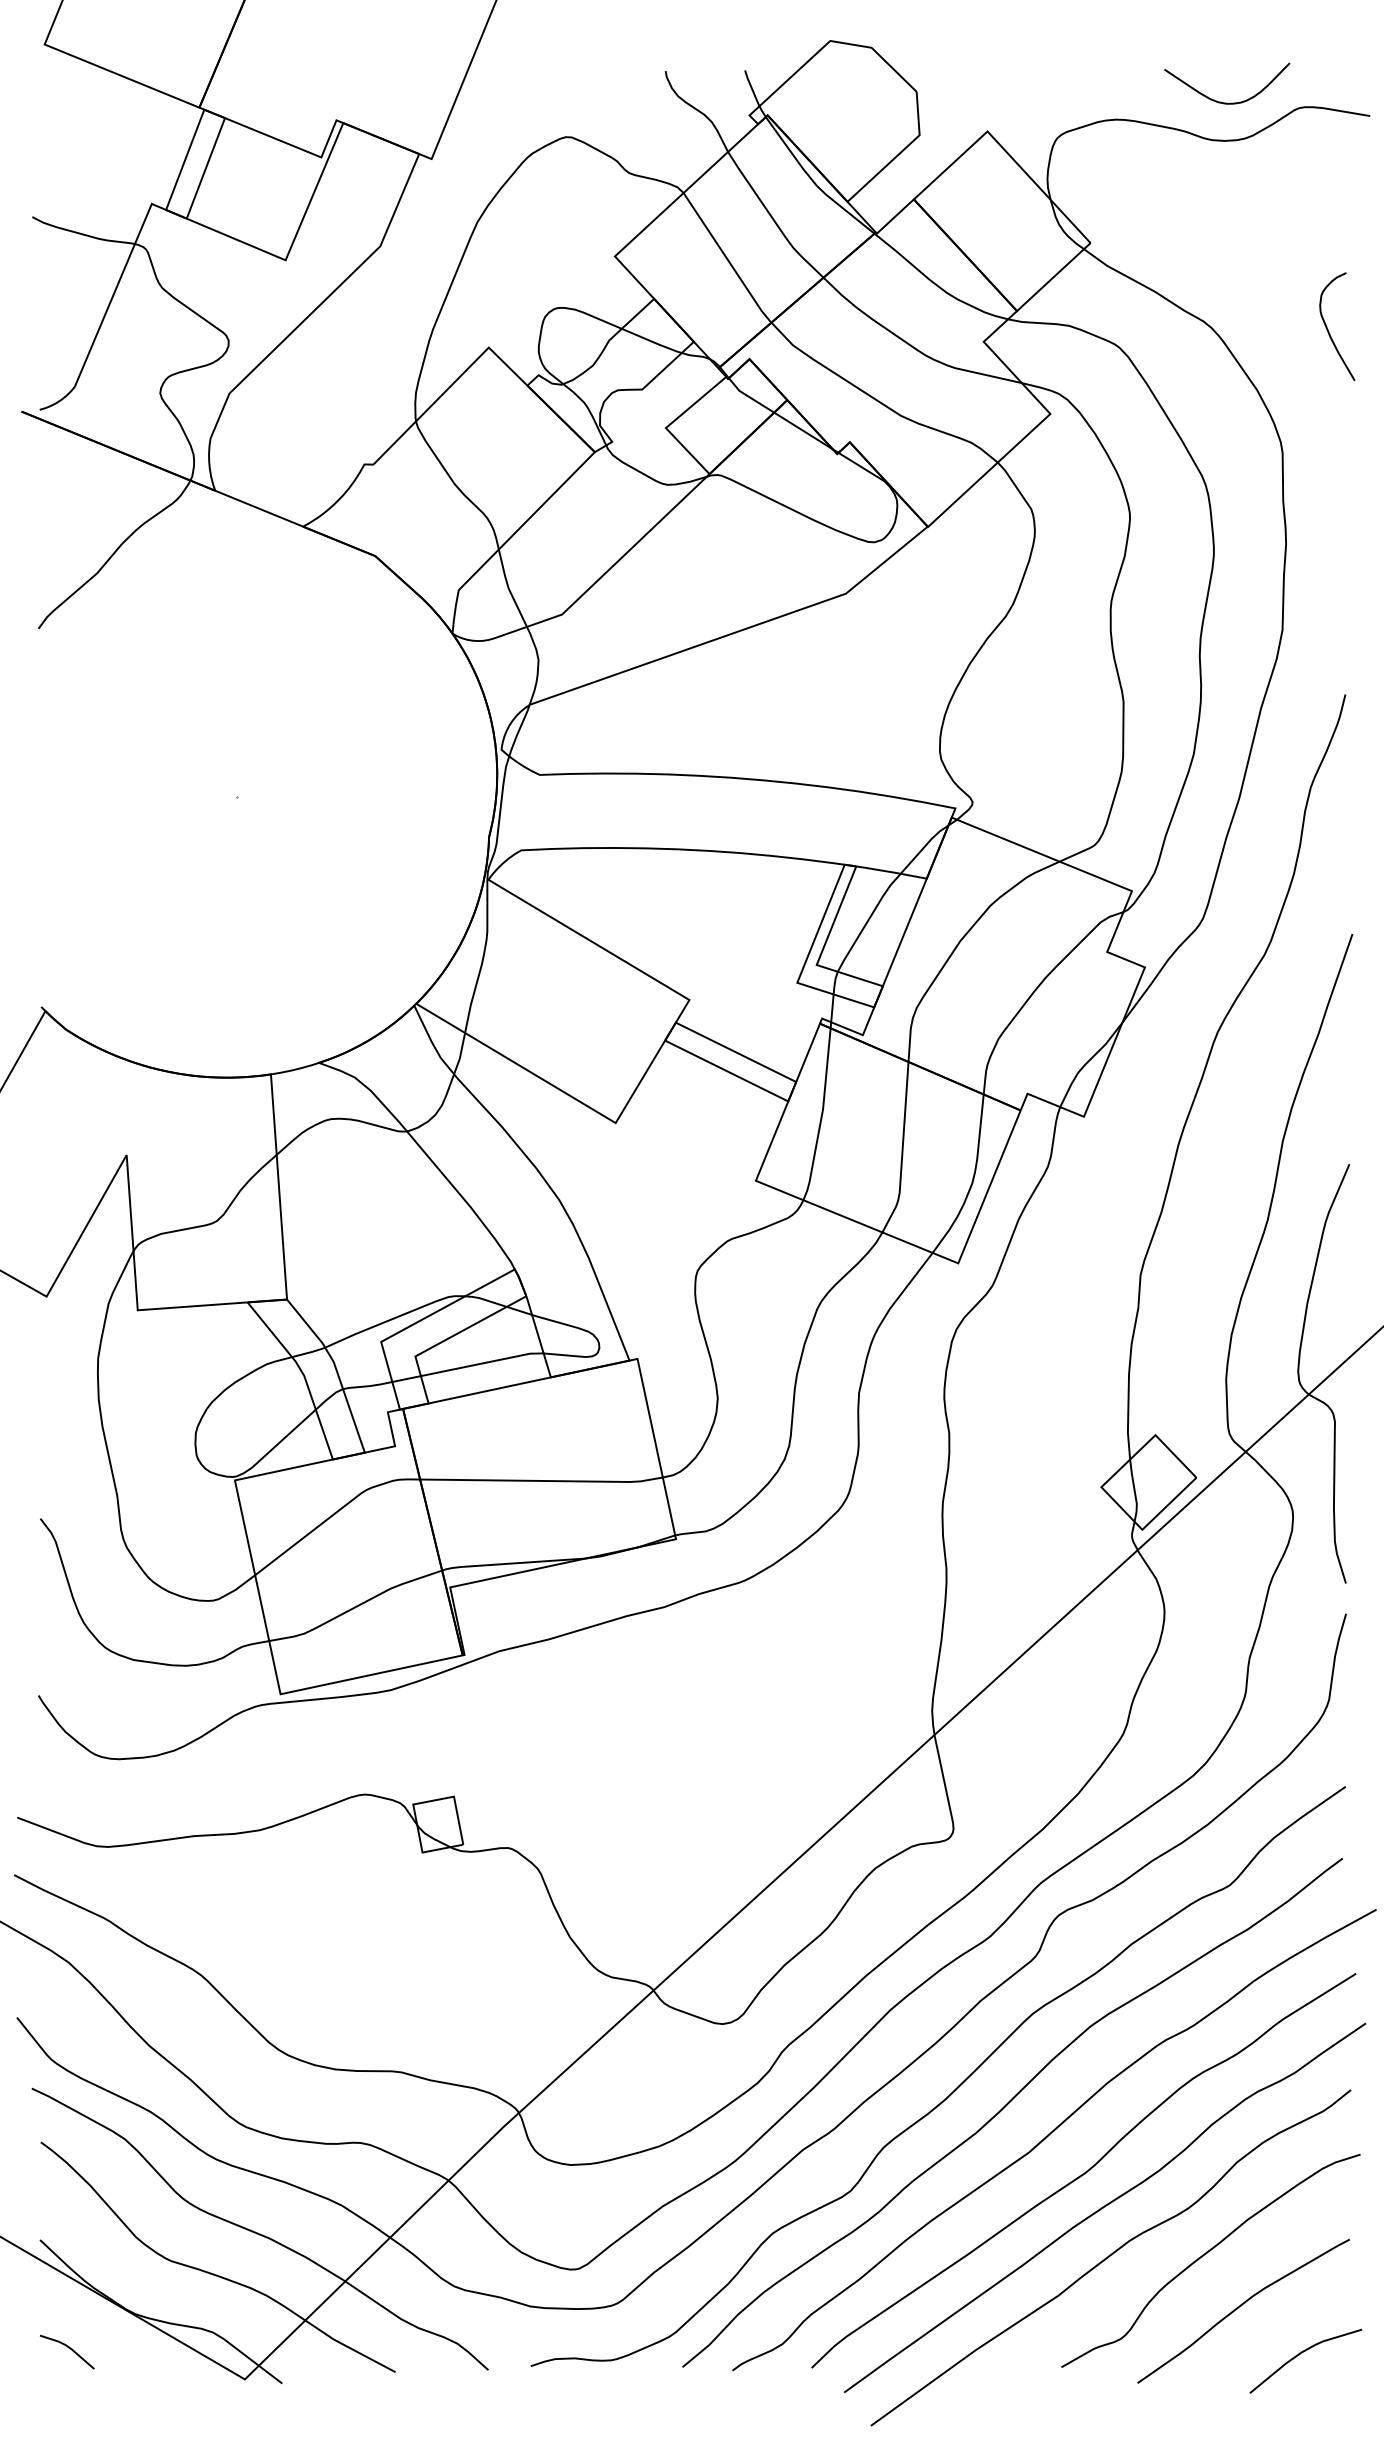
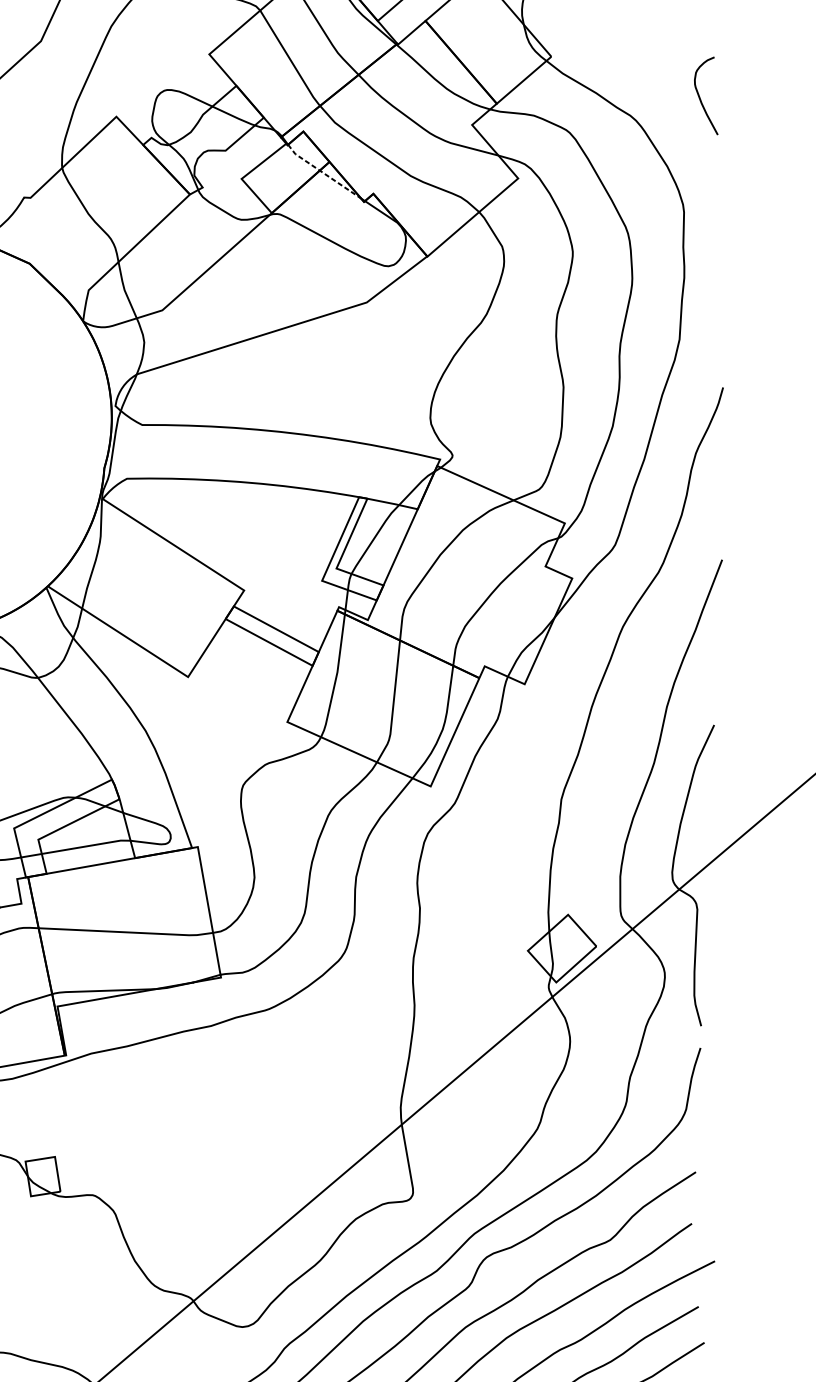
curve: (1329, 331) -> (700, 98), moved
line: (779, 415) -> (323, 172), solid -> dashed

